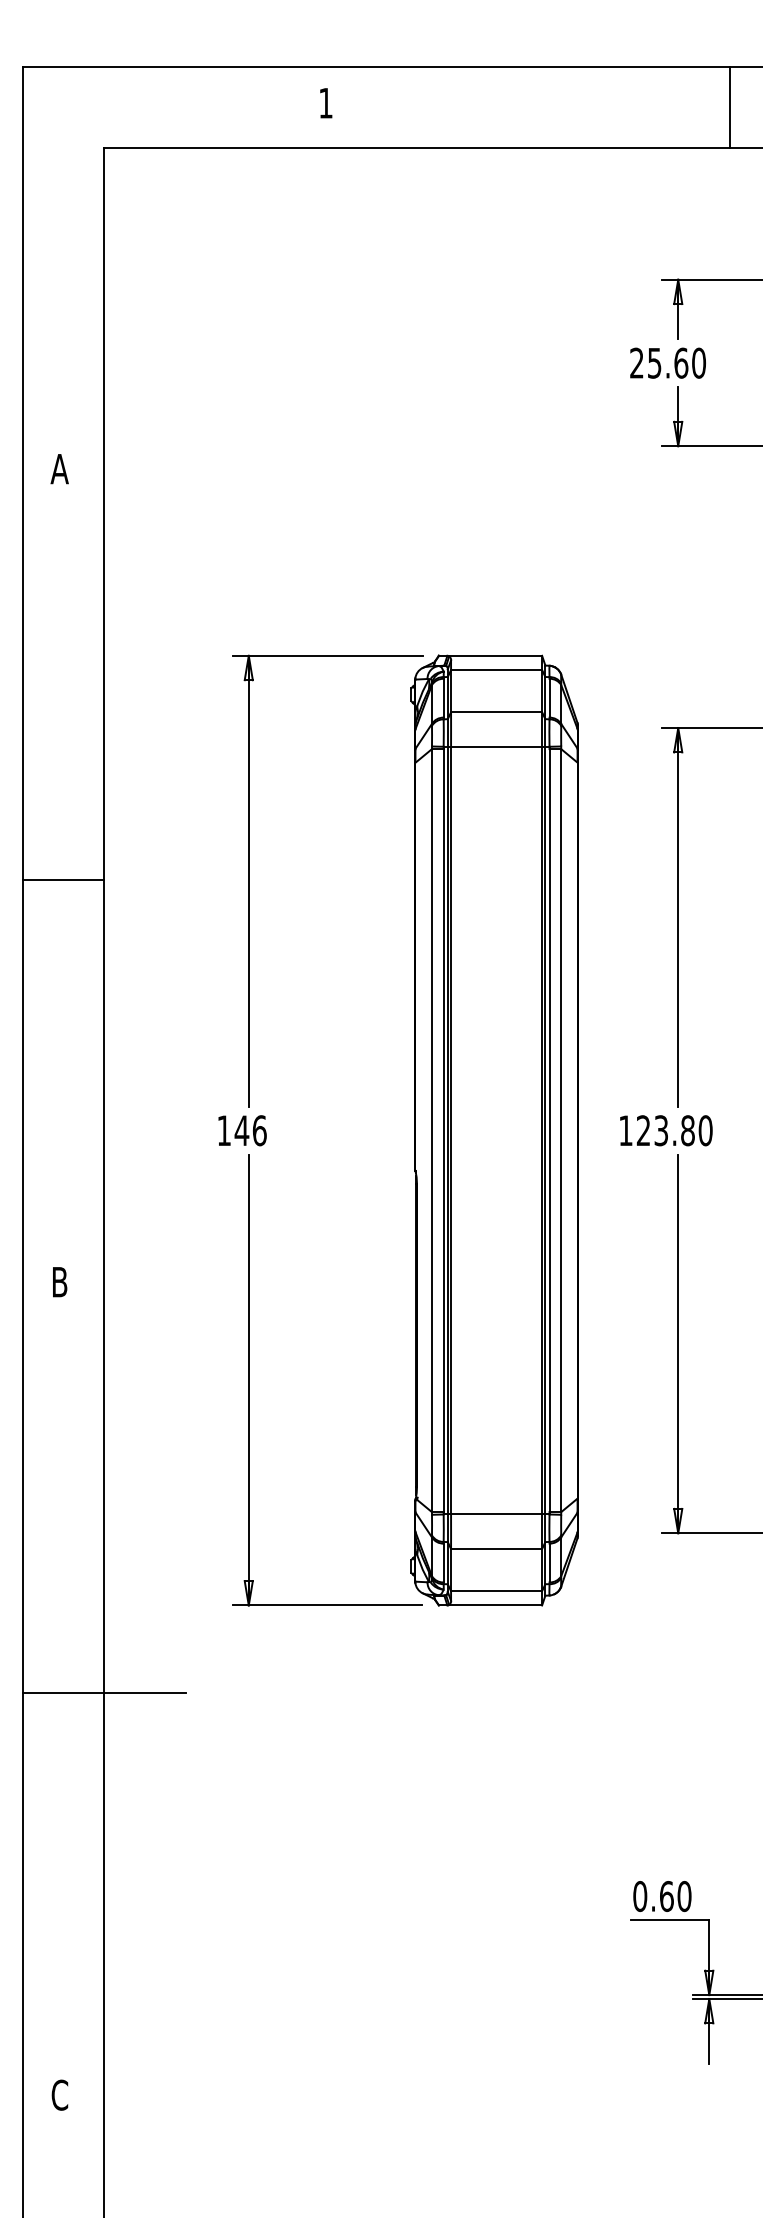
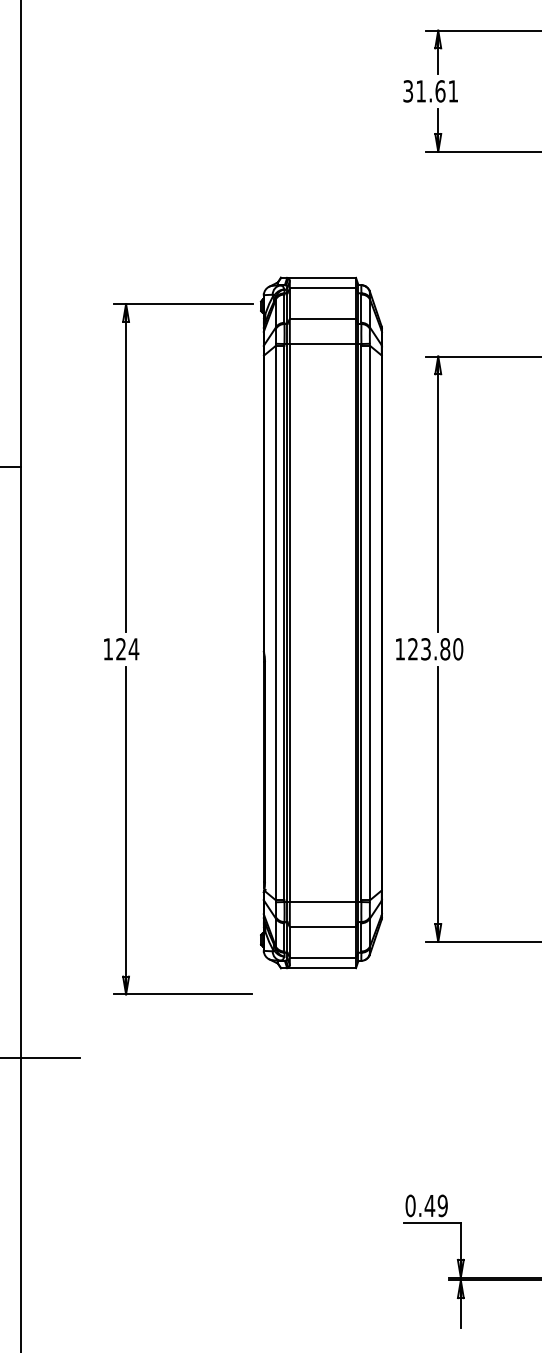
text: (667, 362) -> (430, 90), 25.60 -> 31.61
text: (250, 1130) -> (127, 649), 146 -> 124
part: (494, 1130) -> (321, 622), moved
text: (675, 1896) -> (436, 1205), 0.60 -> 0.49

